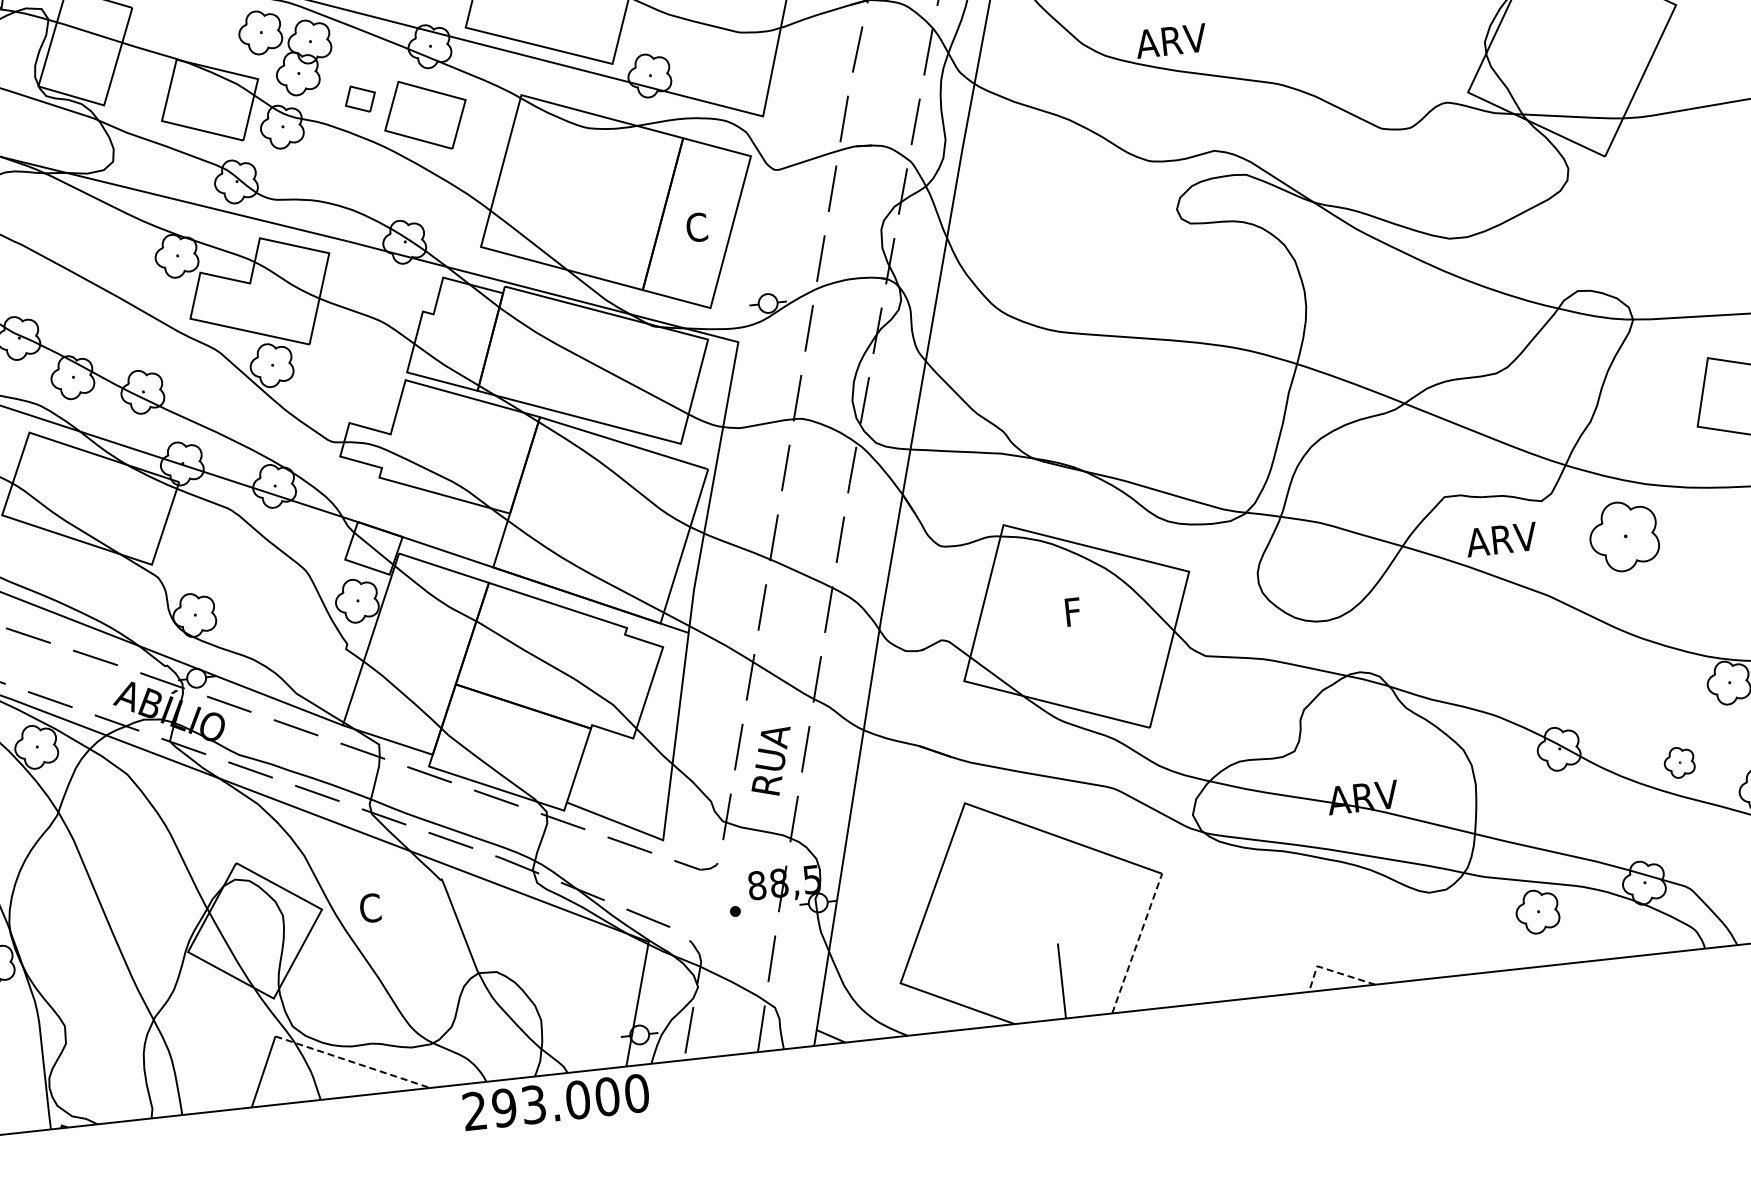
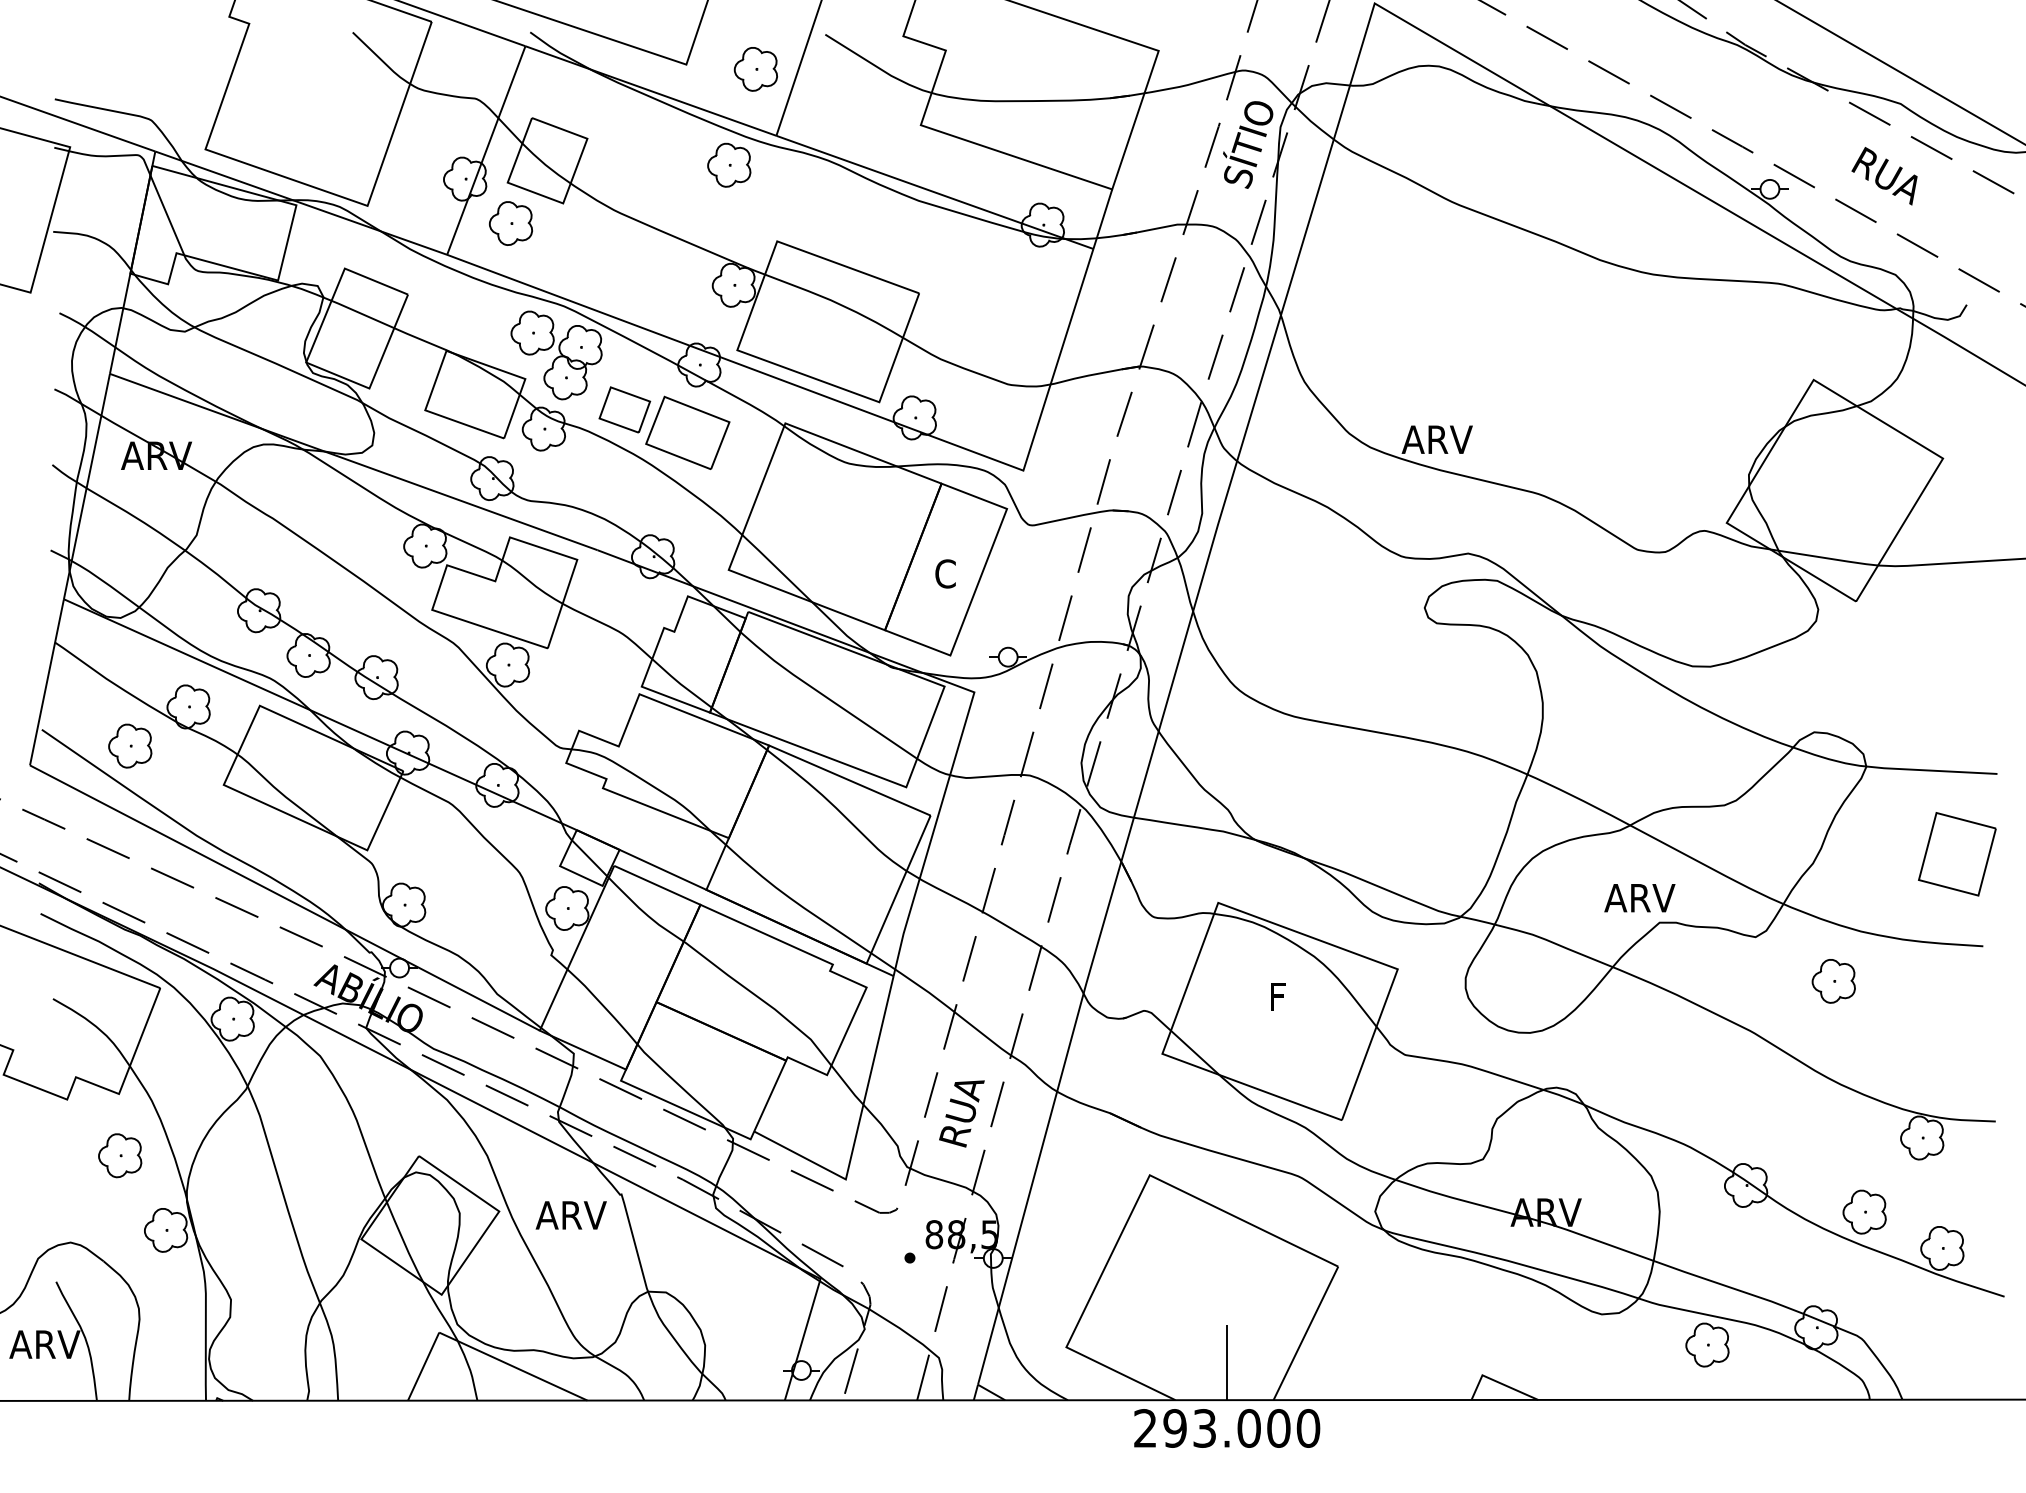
part: (359, 98) -> (624, 409), size x1.67
part: (1623, 536) -> (1833, 981), size x0.62
text: (1501, 540) -> (1639, 898), moved
part: (1679, 762) -> (1864, 1211), size x1.43
text: (393, 905) -> (570, 1215), C -> ARV
line: (1137, 942) -> (1306, 1332), dashed -> solid
line: (1332, 970) -> (1497, 1381), dashed -> solid
line: (352, 1062) -> (513, 1366), dashed -> solid
text: (556, 1102) -> (1227, 1428), moved

